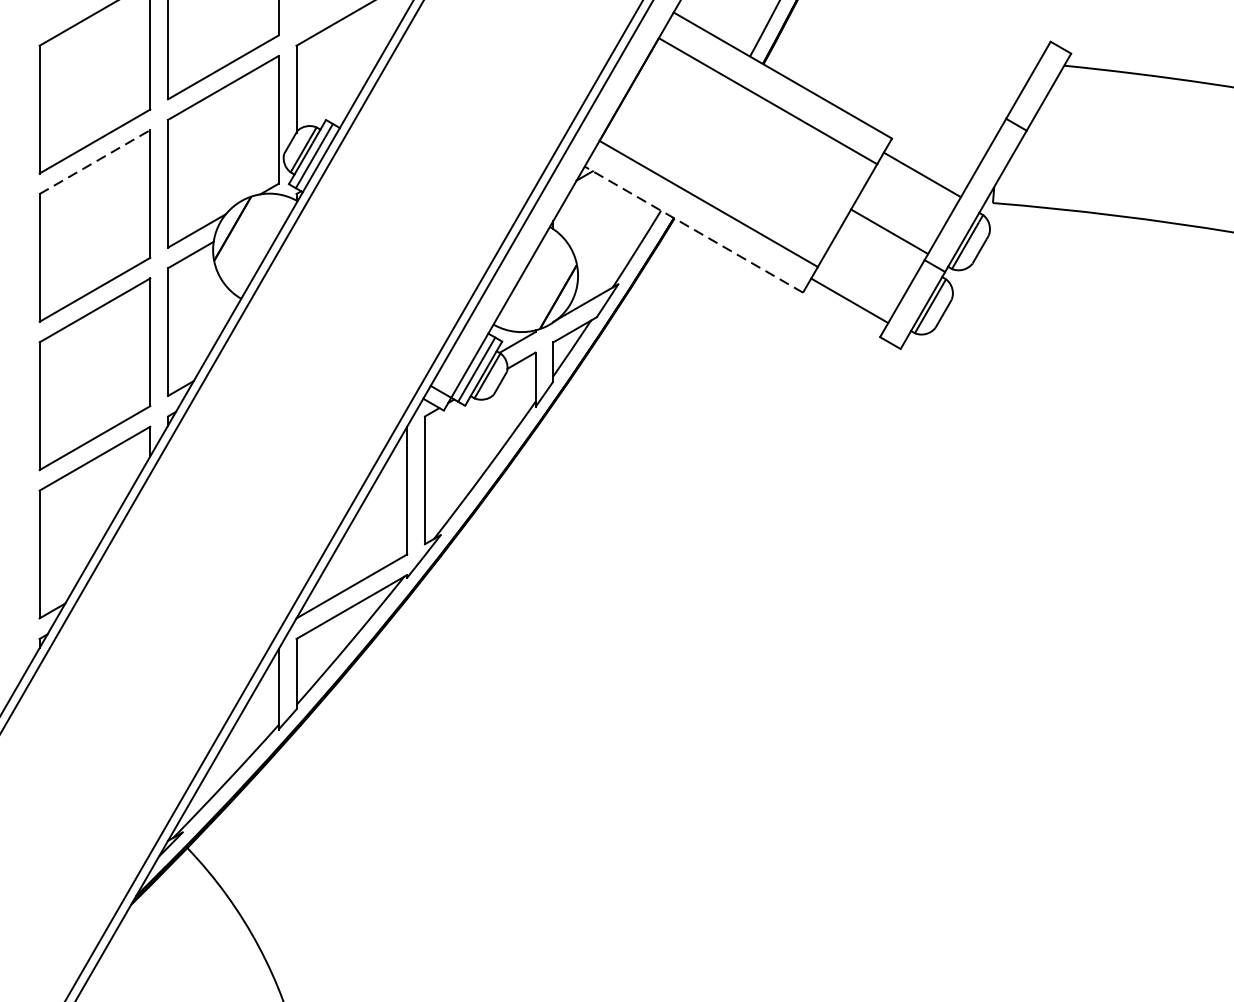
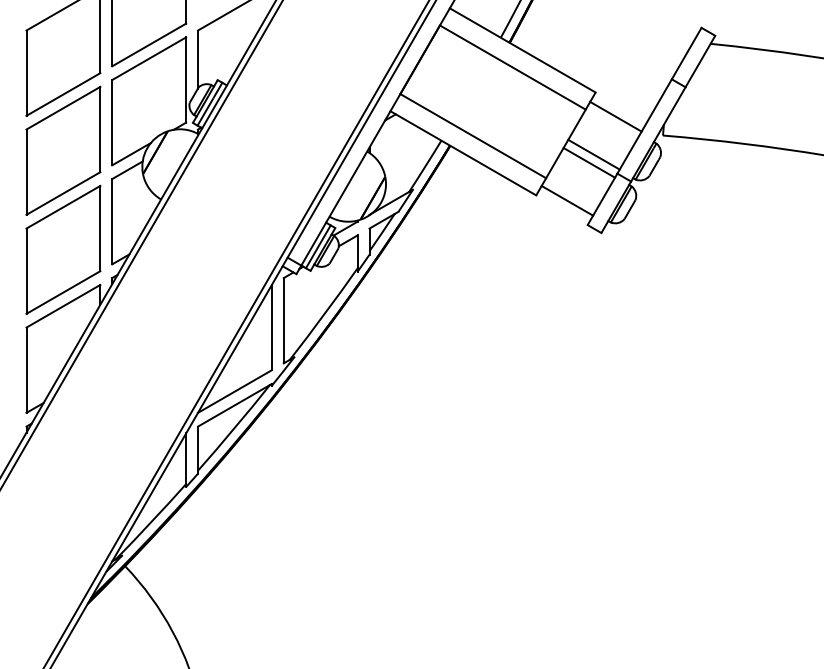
line: (95, 162) -> (63, 108), dashed -> solid
line: (692, 229) -> (462, 153), dashed -> solid
line: (882, 243) -> (589, 162), added

